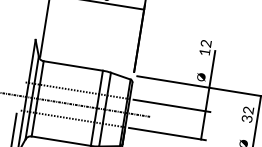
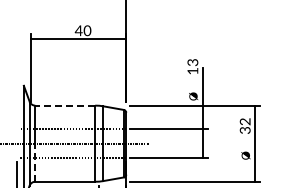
text: (207, 43) -> (194, 62), 12 -> 13
line: (73, 65) -> (65, 105), solid -> dashed
line: (34, 117) -> (35, 162), solid -> dashed

